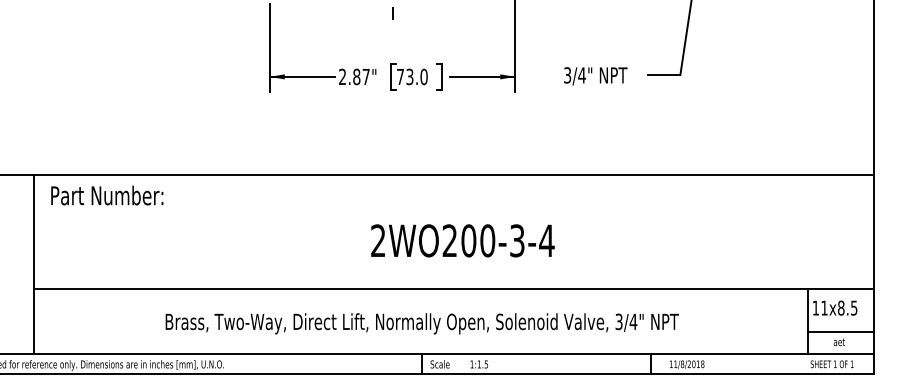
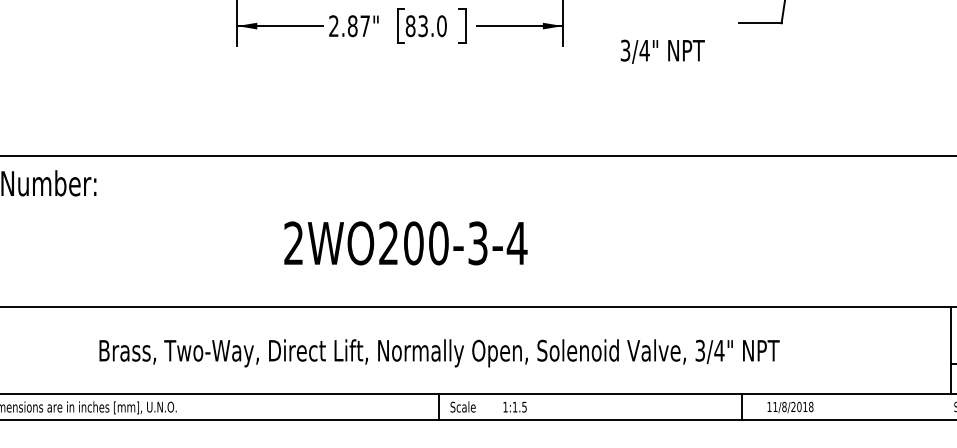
text: (400, 76) -> (410, 25), 73.0 -> 83.0
text: (595, 76) -> (662, 52), moved
text: (462, 240) -> (405, 242), moved

